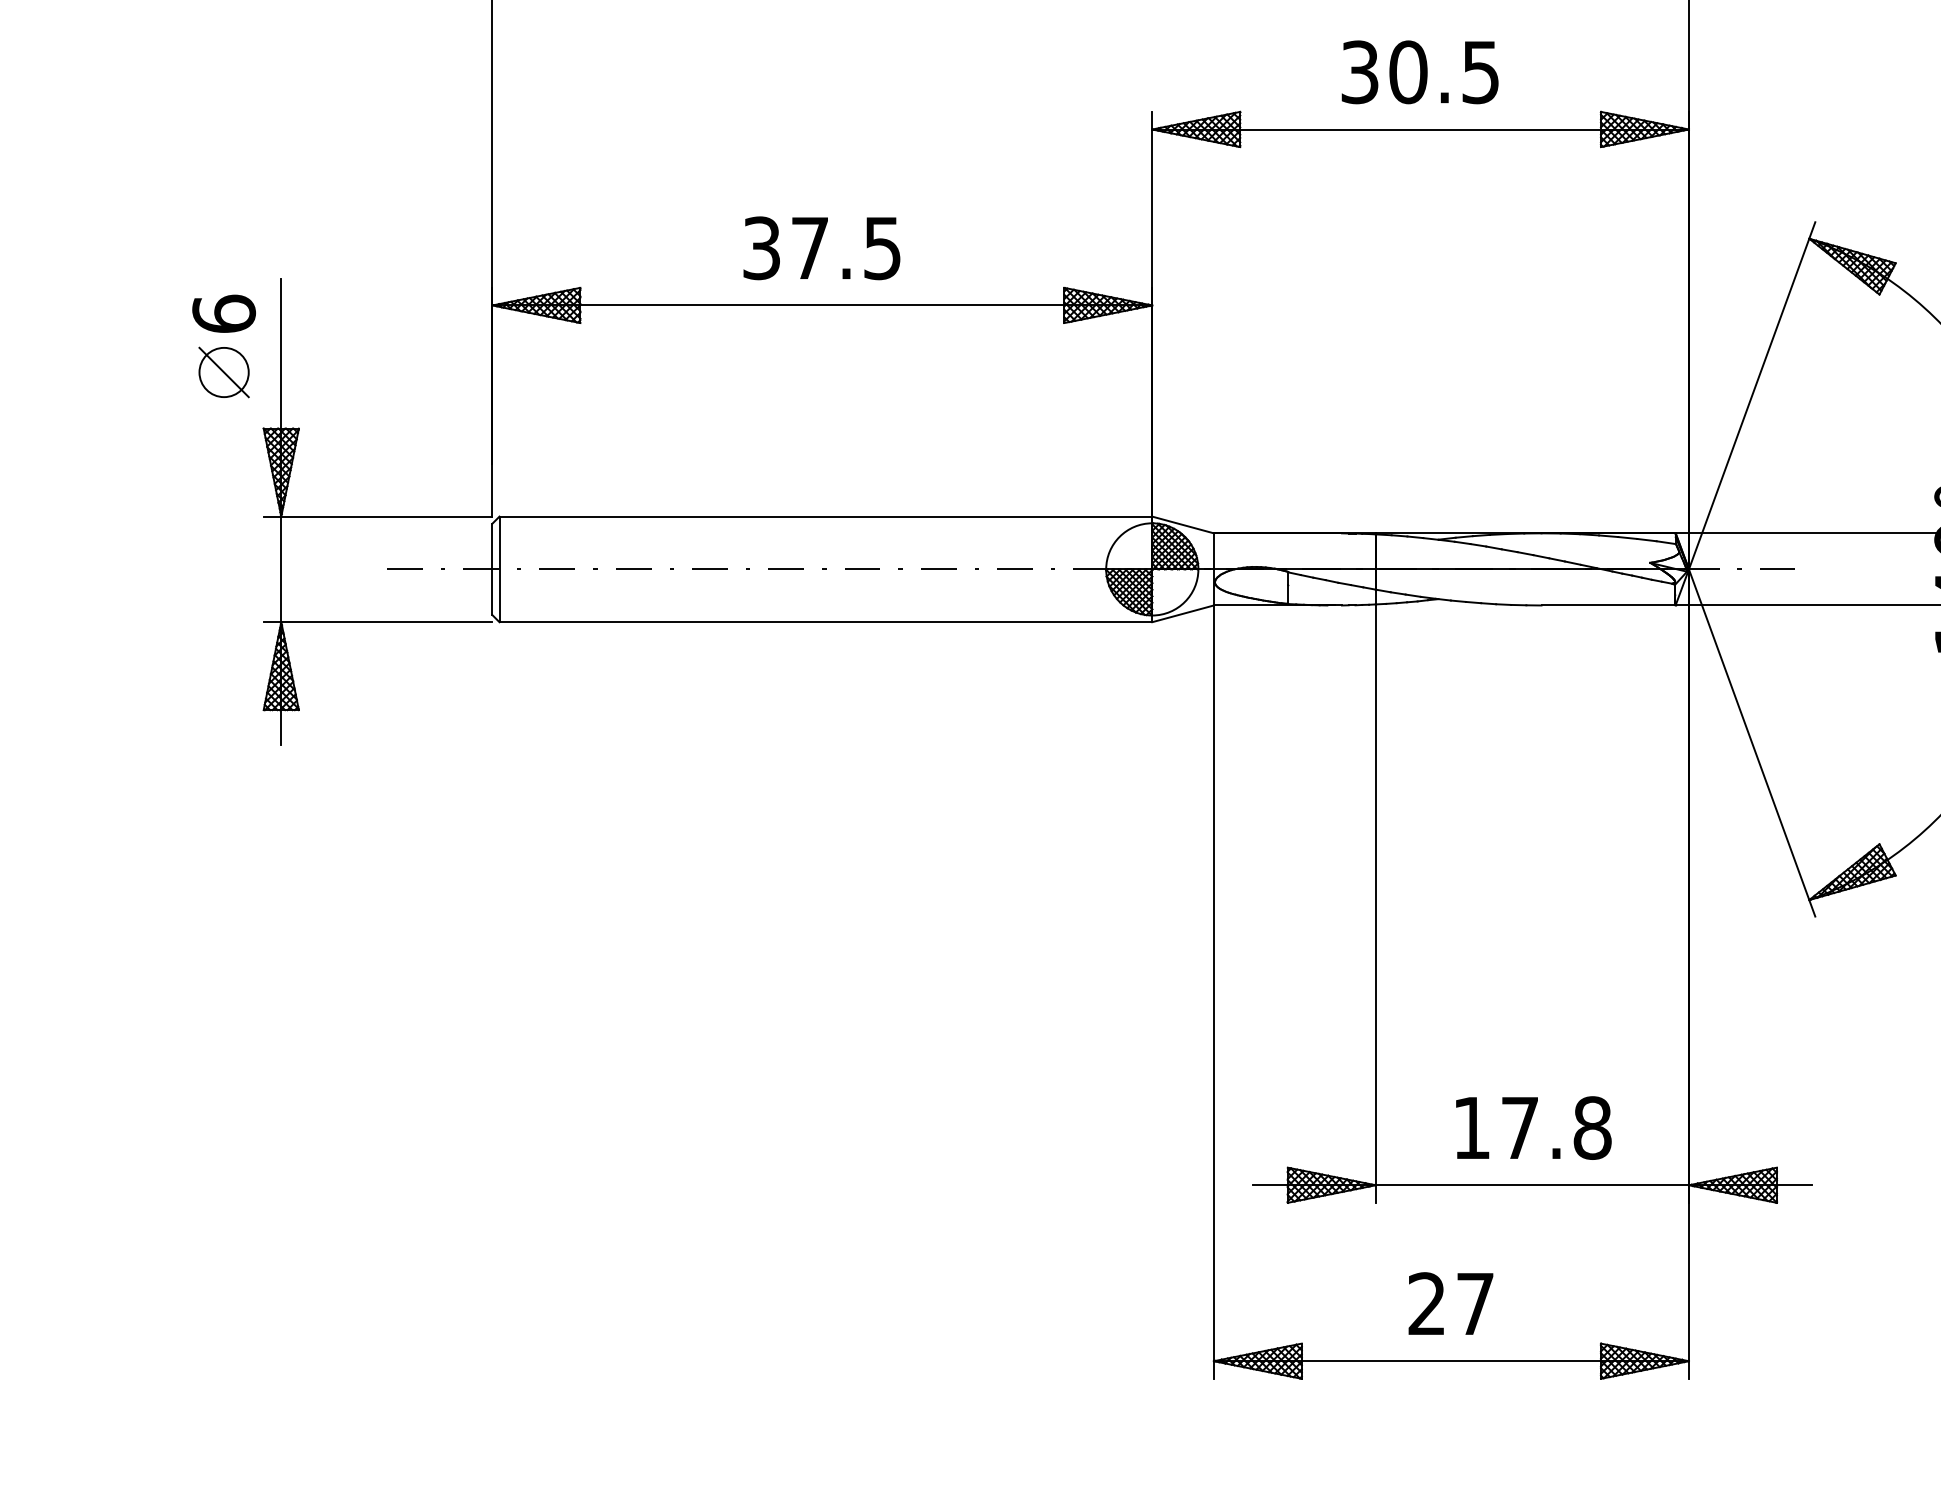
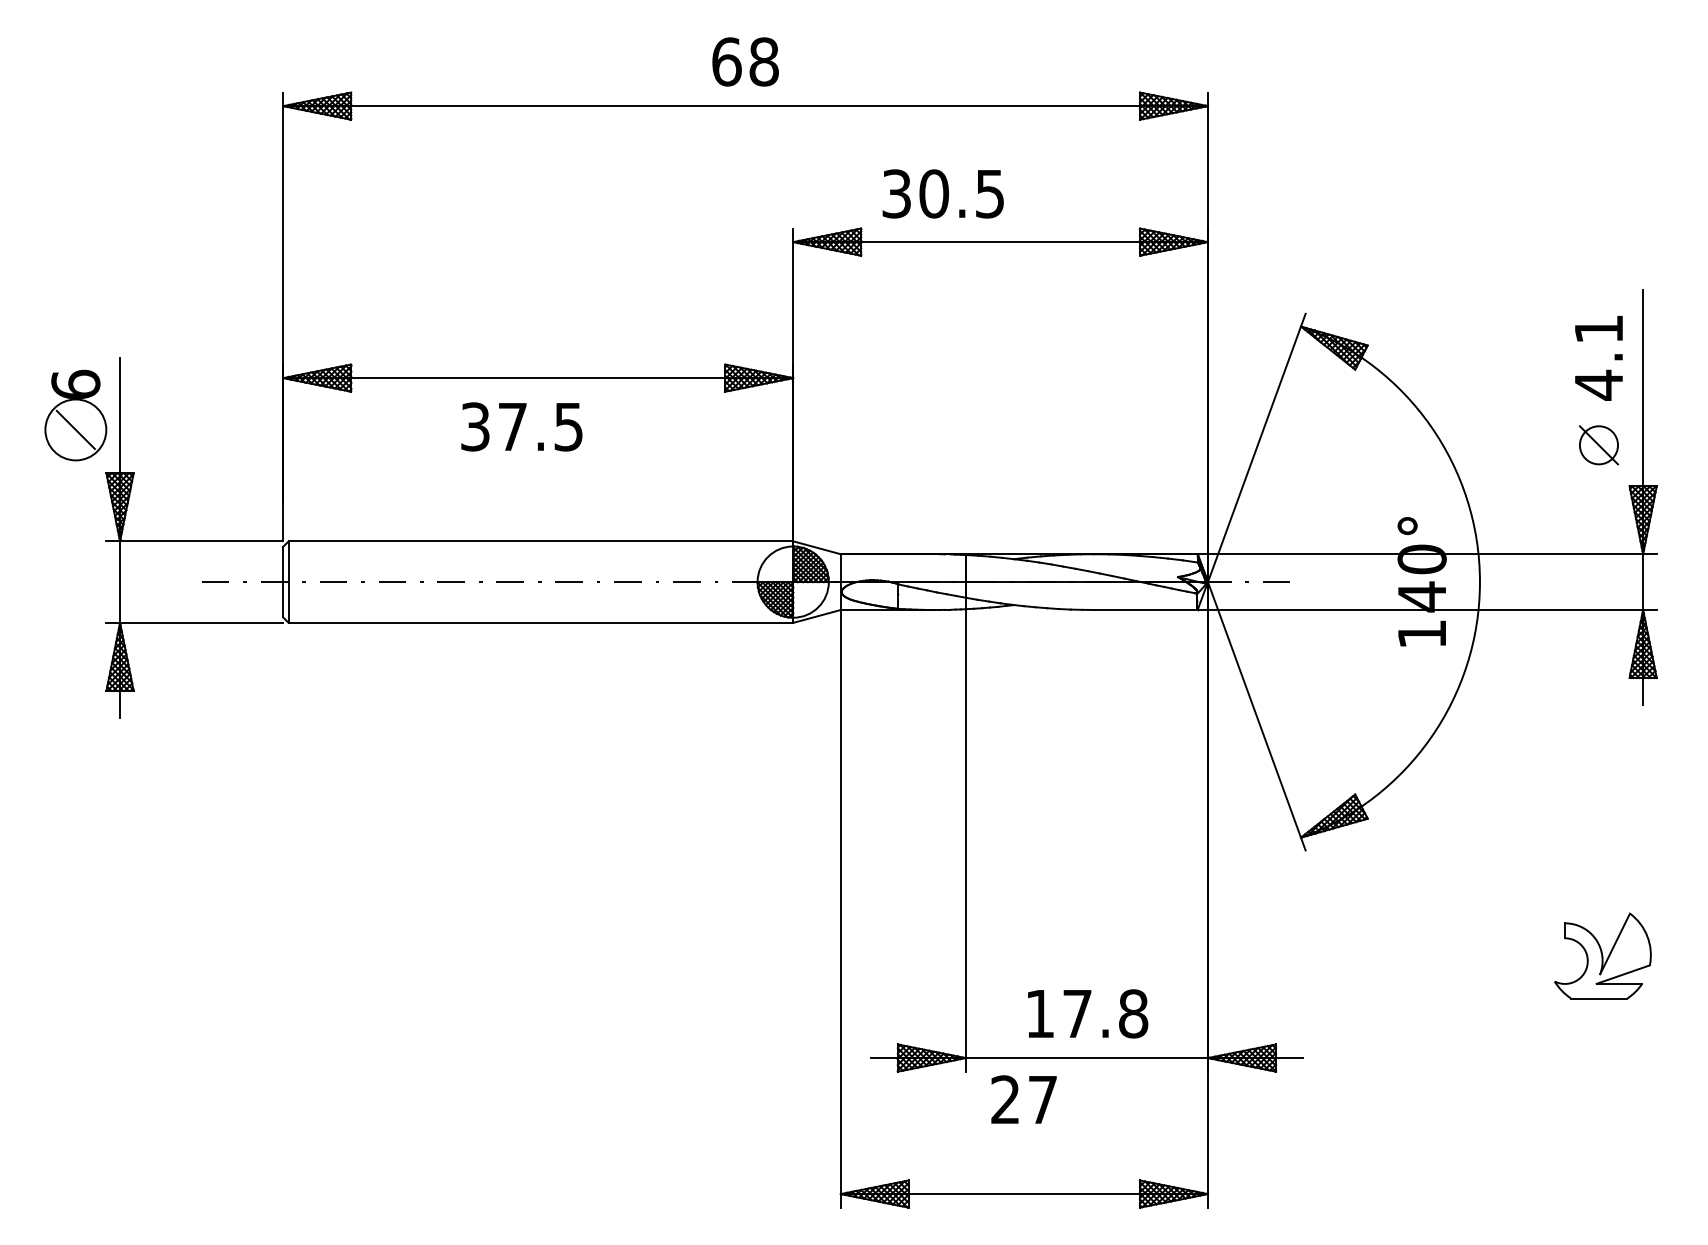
text: (1419, 71) -> (942, 193), moved
text: (821, 247) -> (521, 426), moved
circle: (223, 371) -> (75, 429), size x1.6
text: (1450, 1303) -> (1023, 1099), moved

